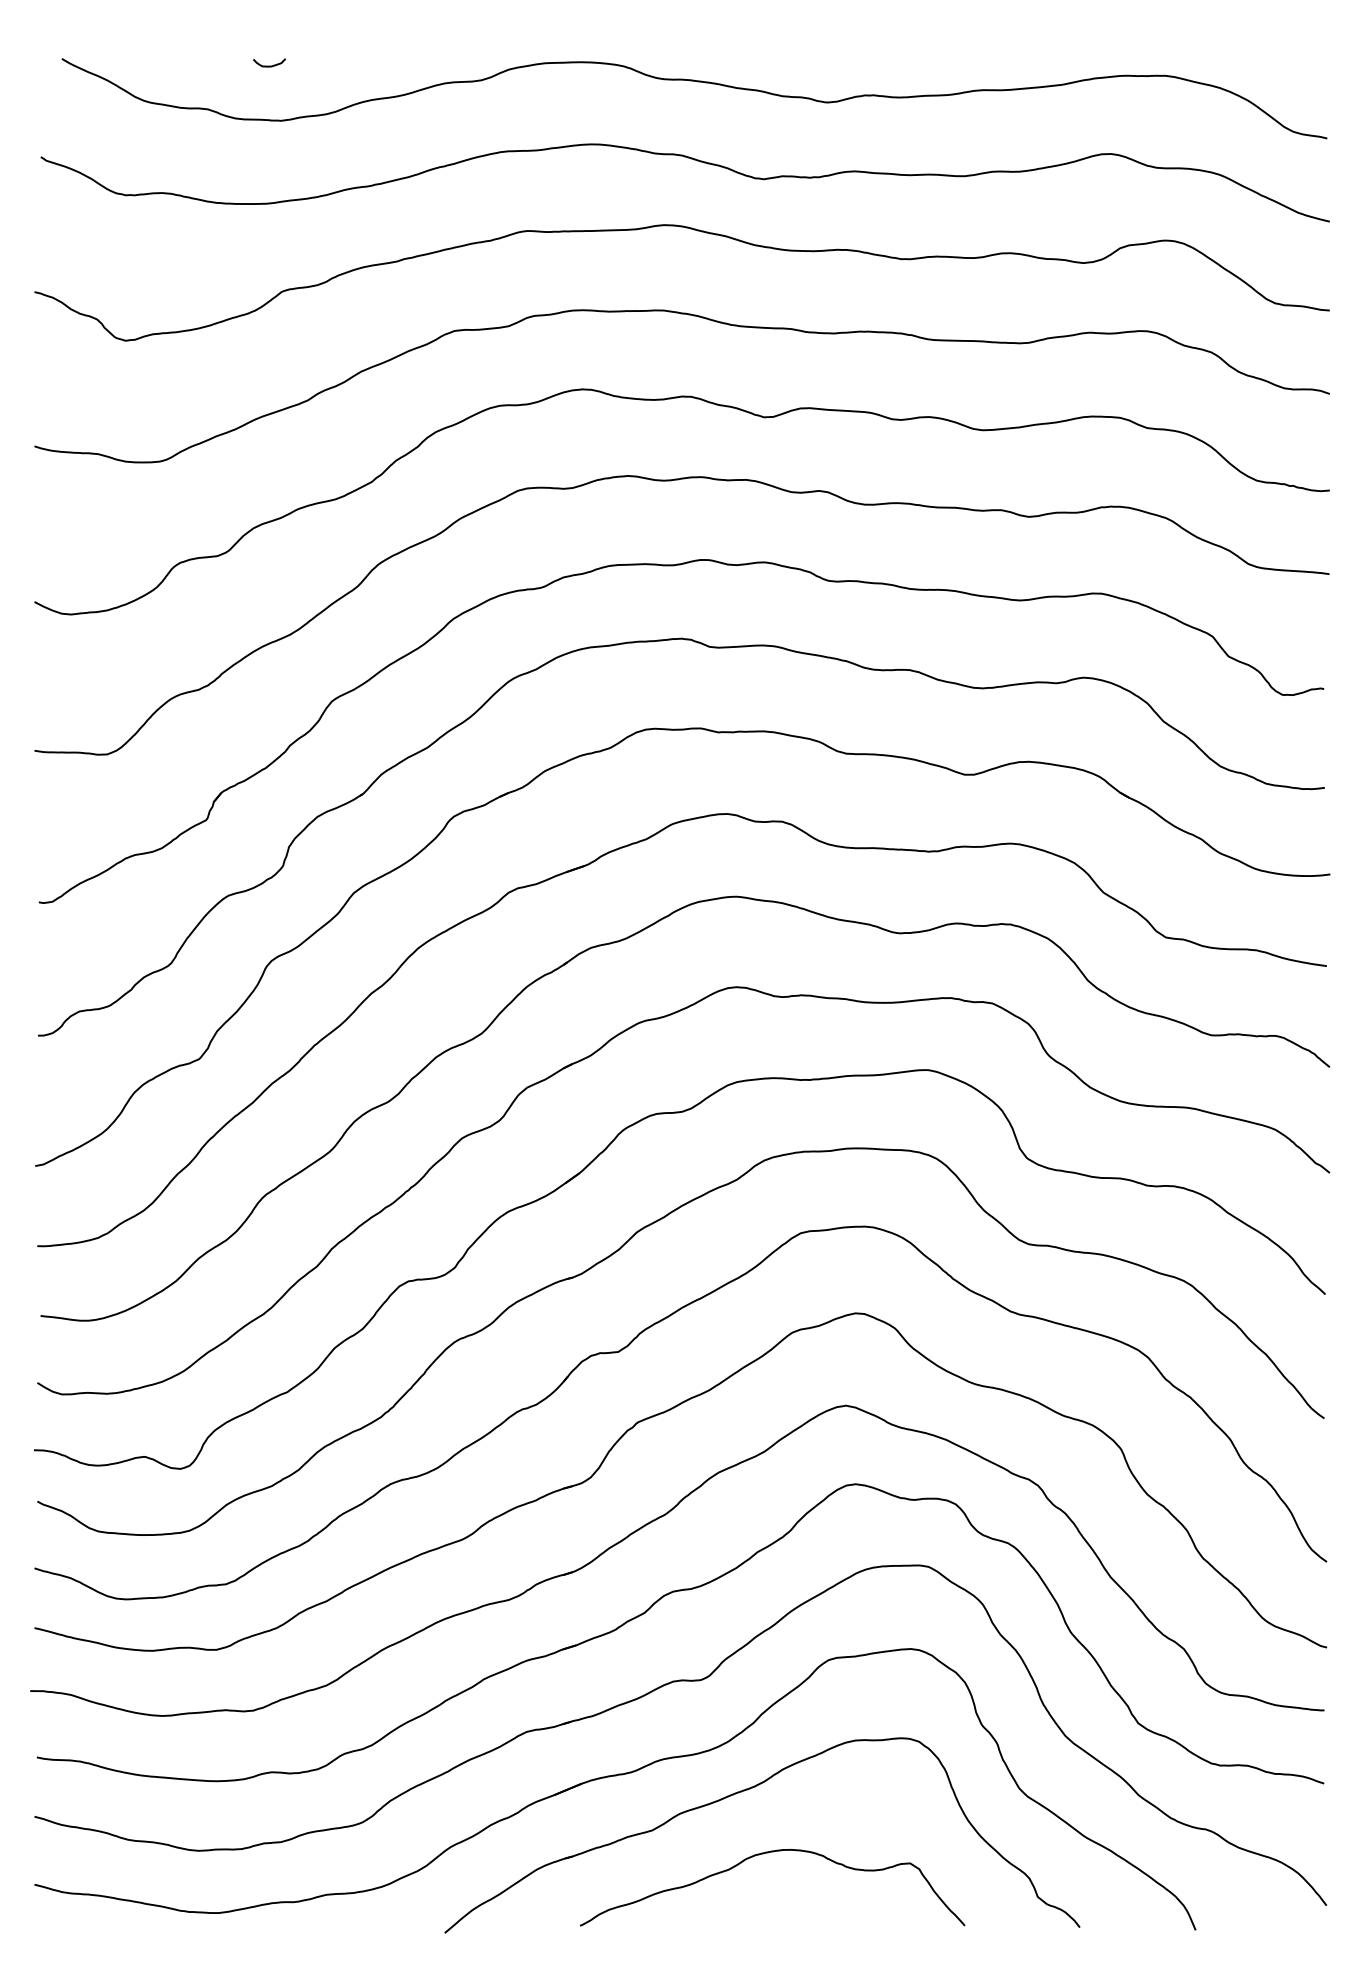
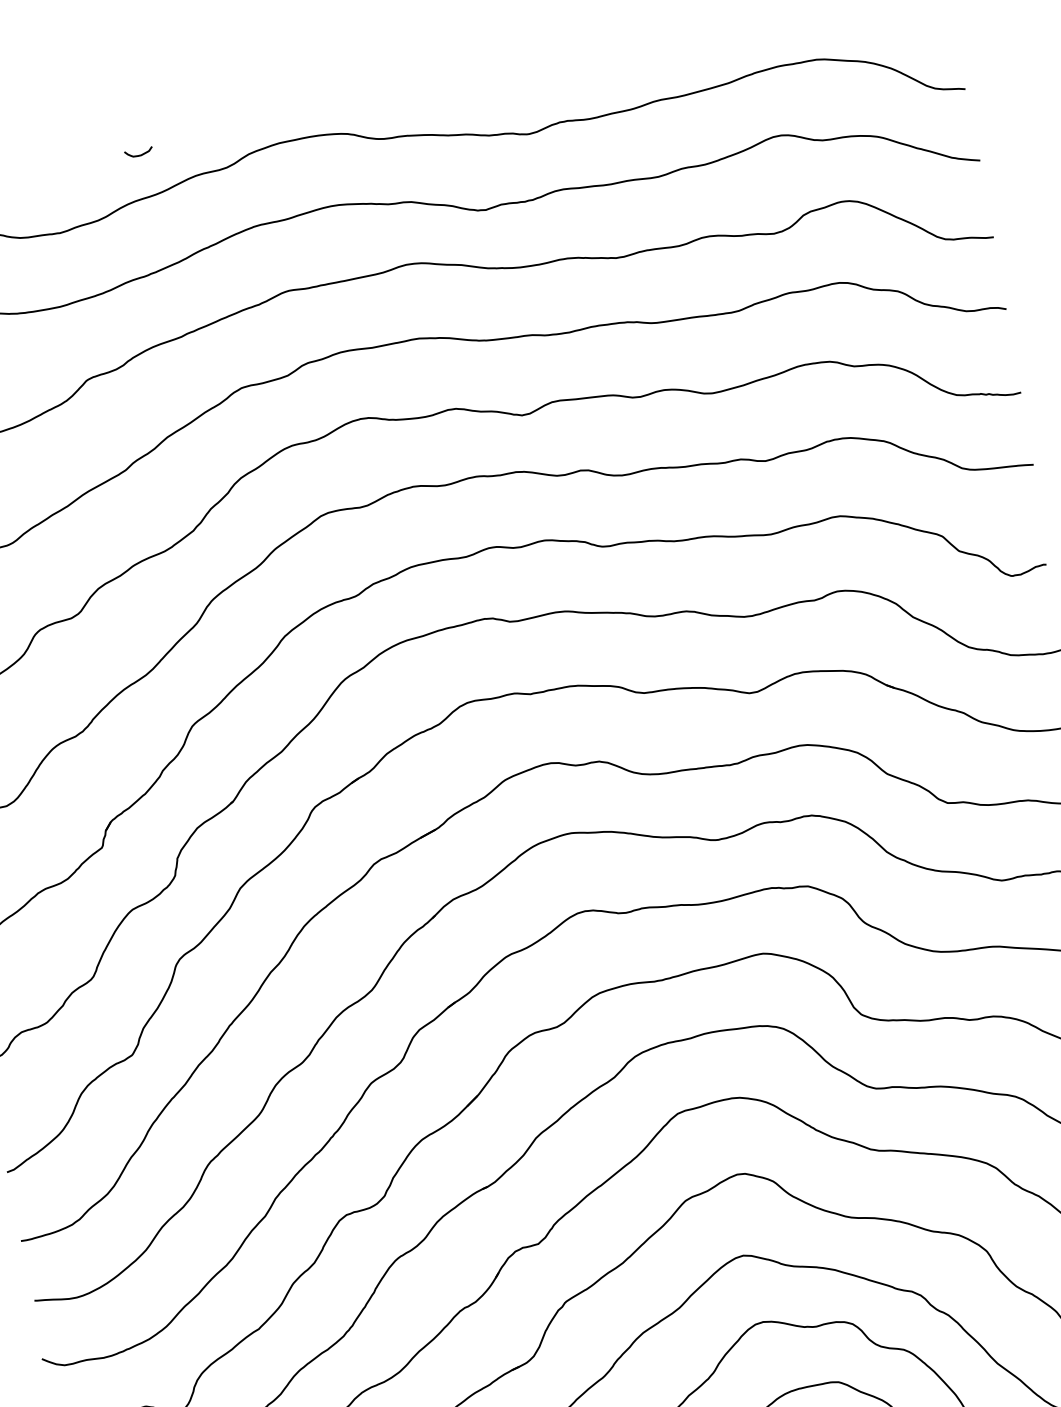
curve: (269, 65) -> (139, 154), moved

